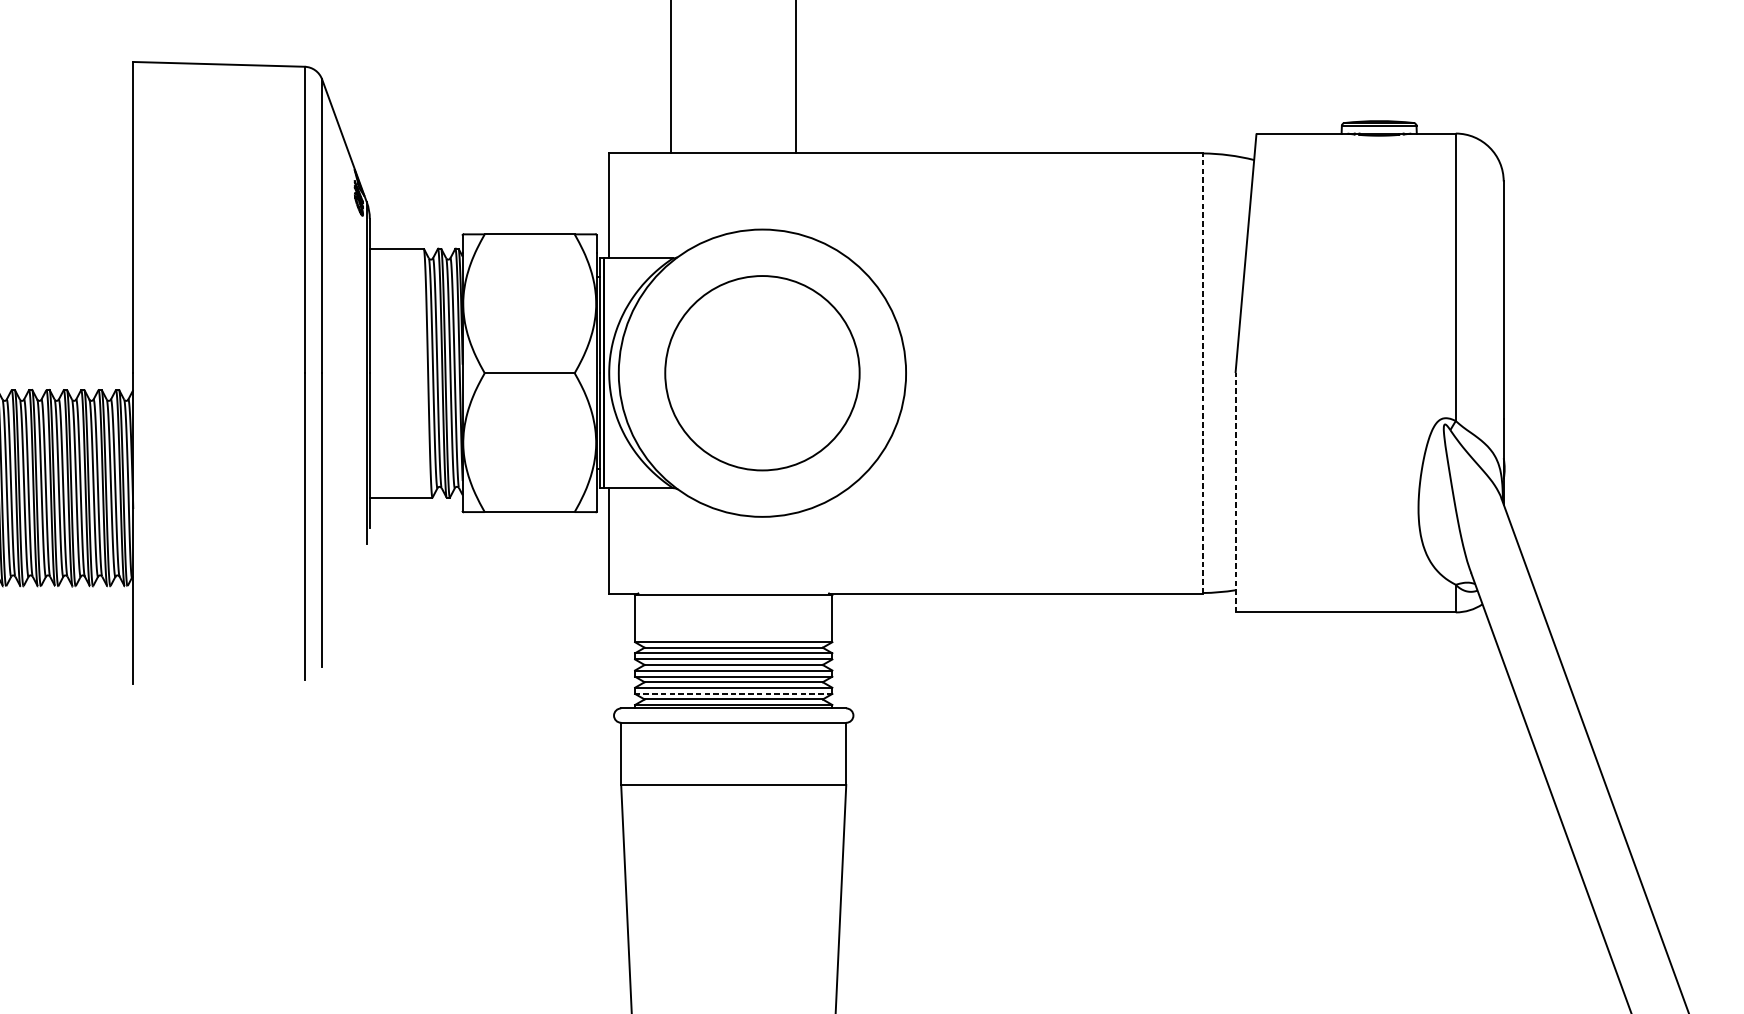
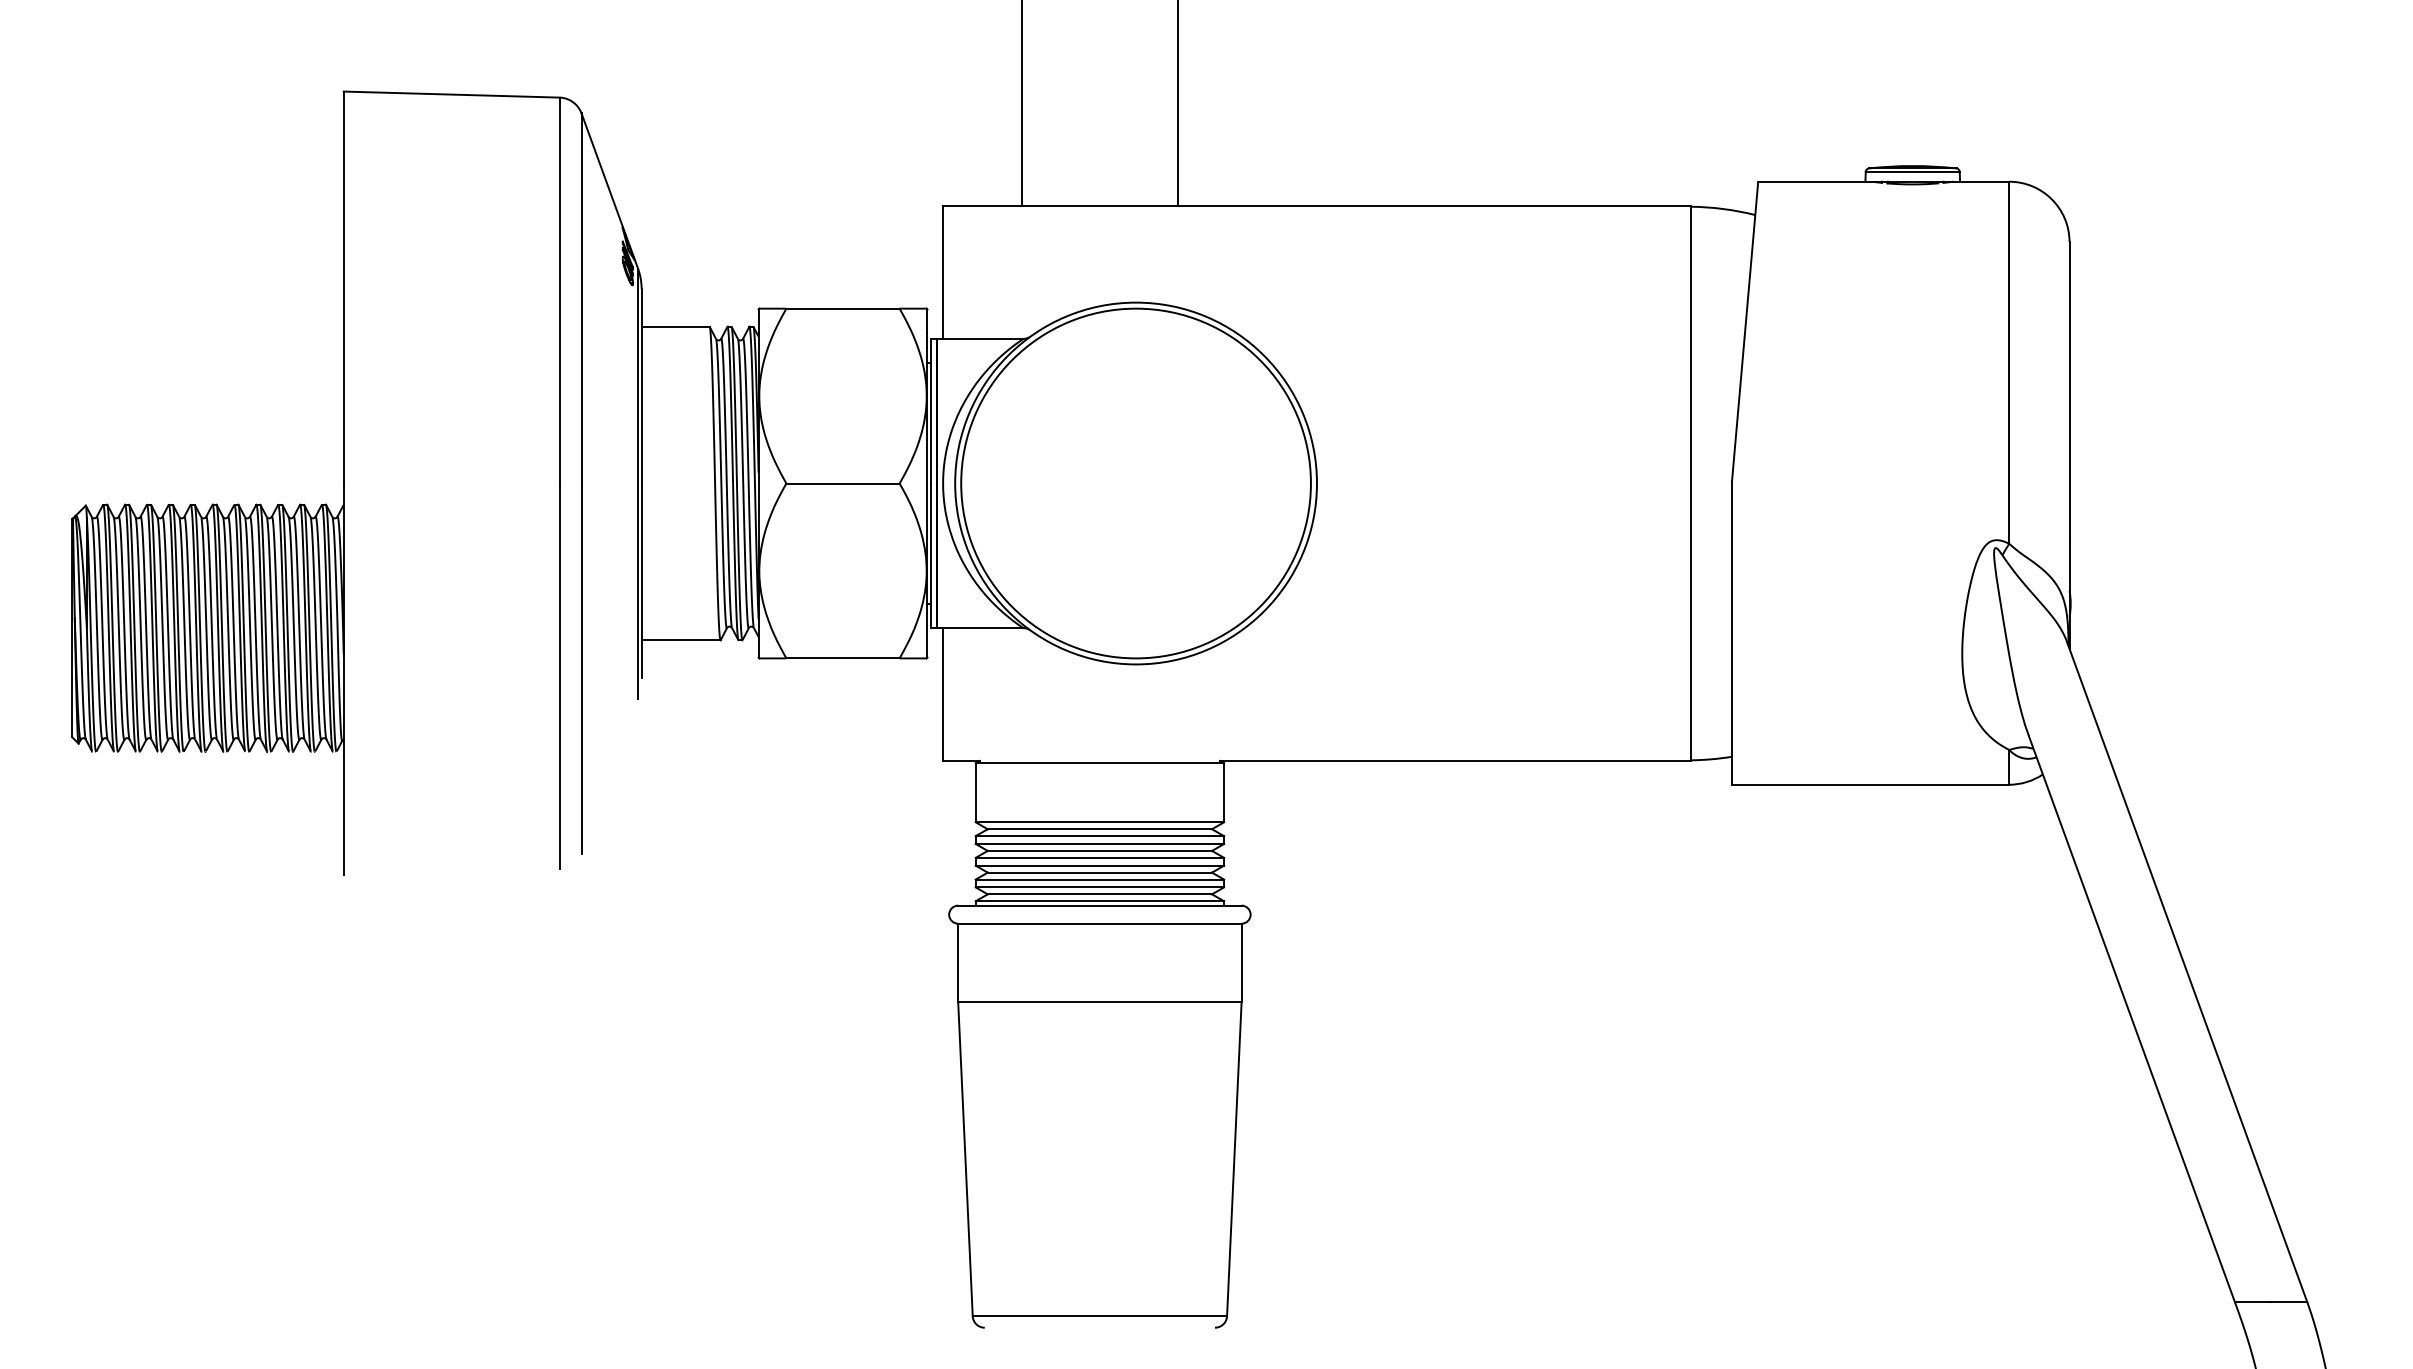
circle: (761, 373) -> (1135, 483), size x1.43
line: (1202, 373) -> (1690, 483), dashed -> solid
line: (1235, 492) -> (1731, 633), dashed -> solid
line: (733, 694) -> (1099, 887), dashed -> solid

